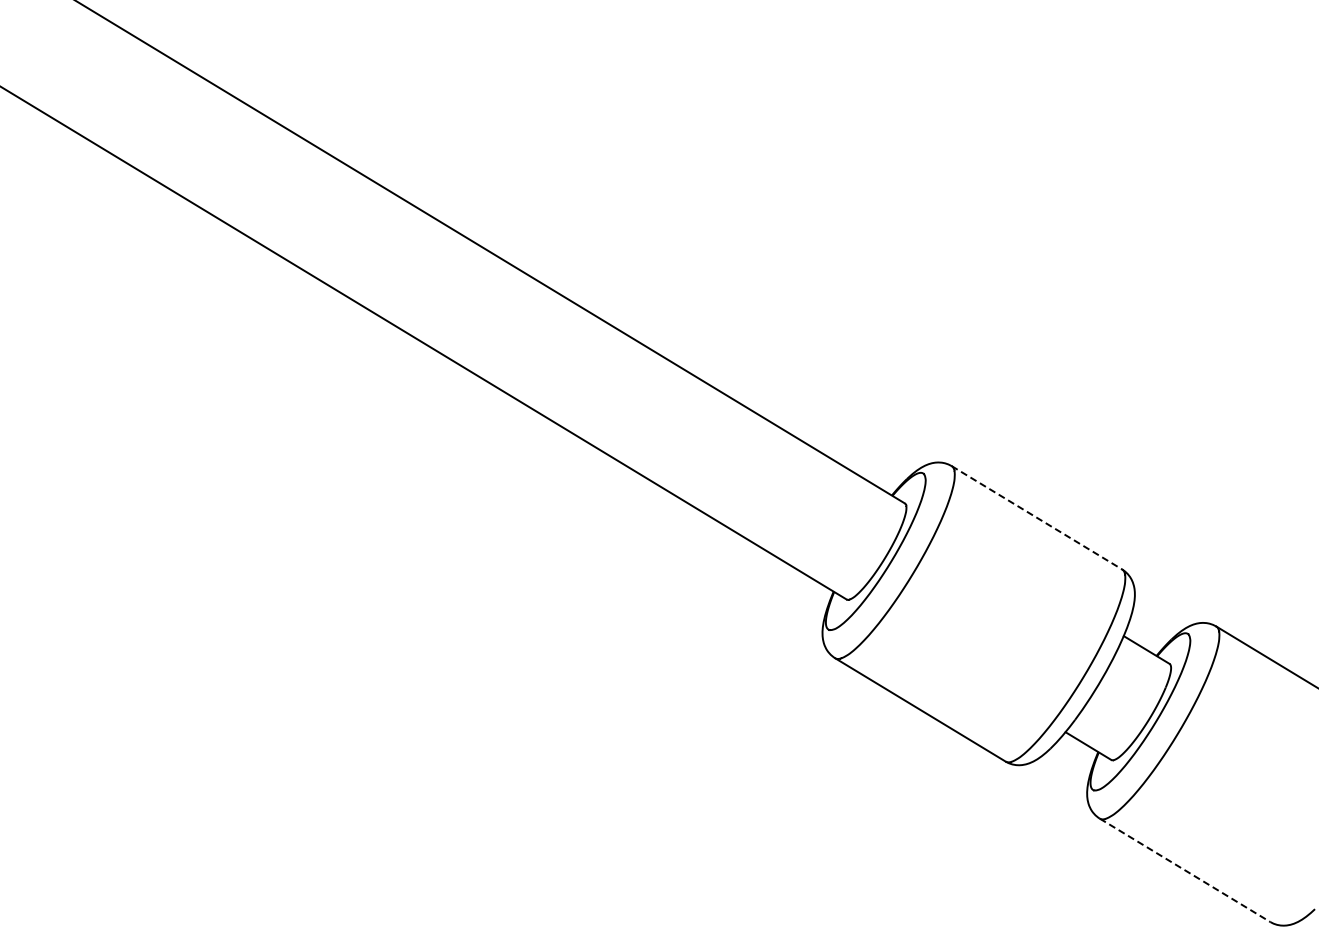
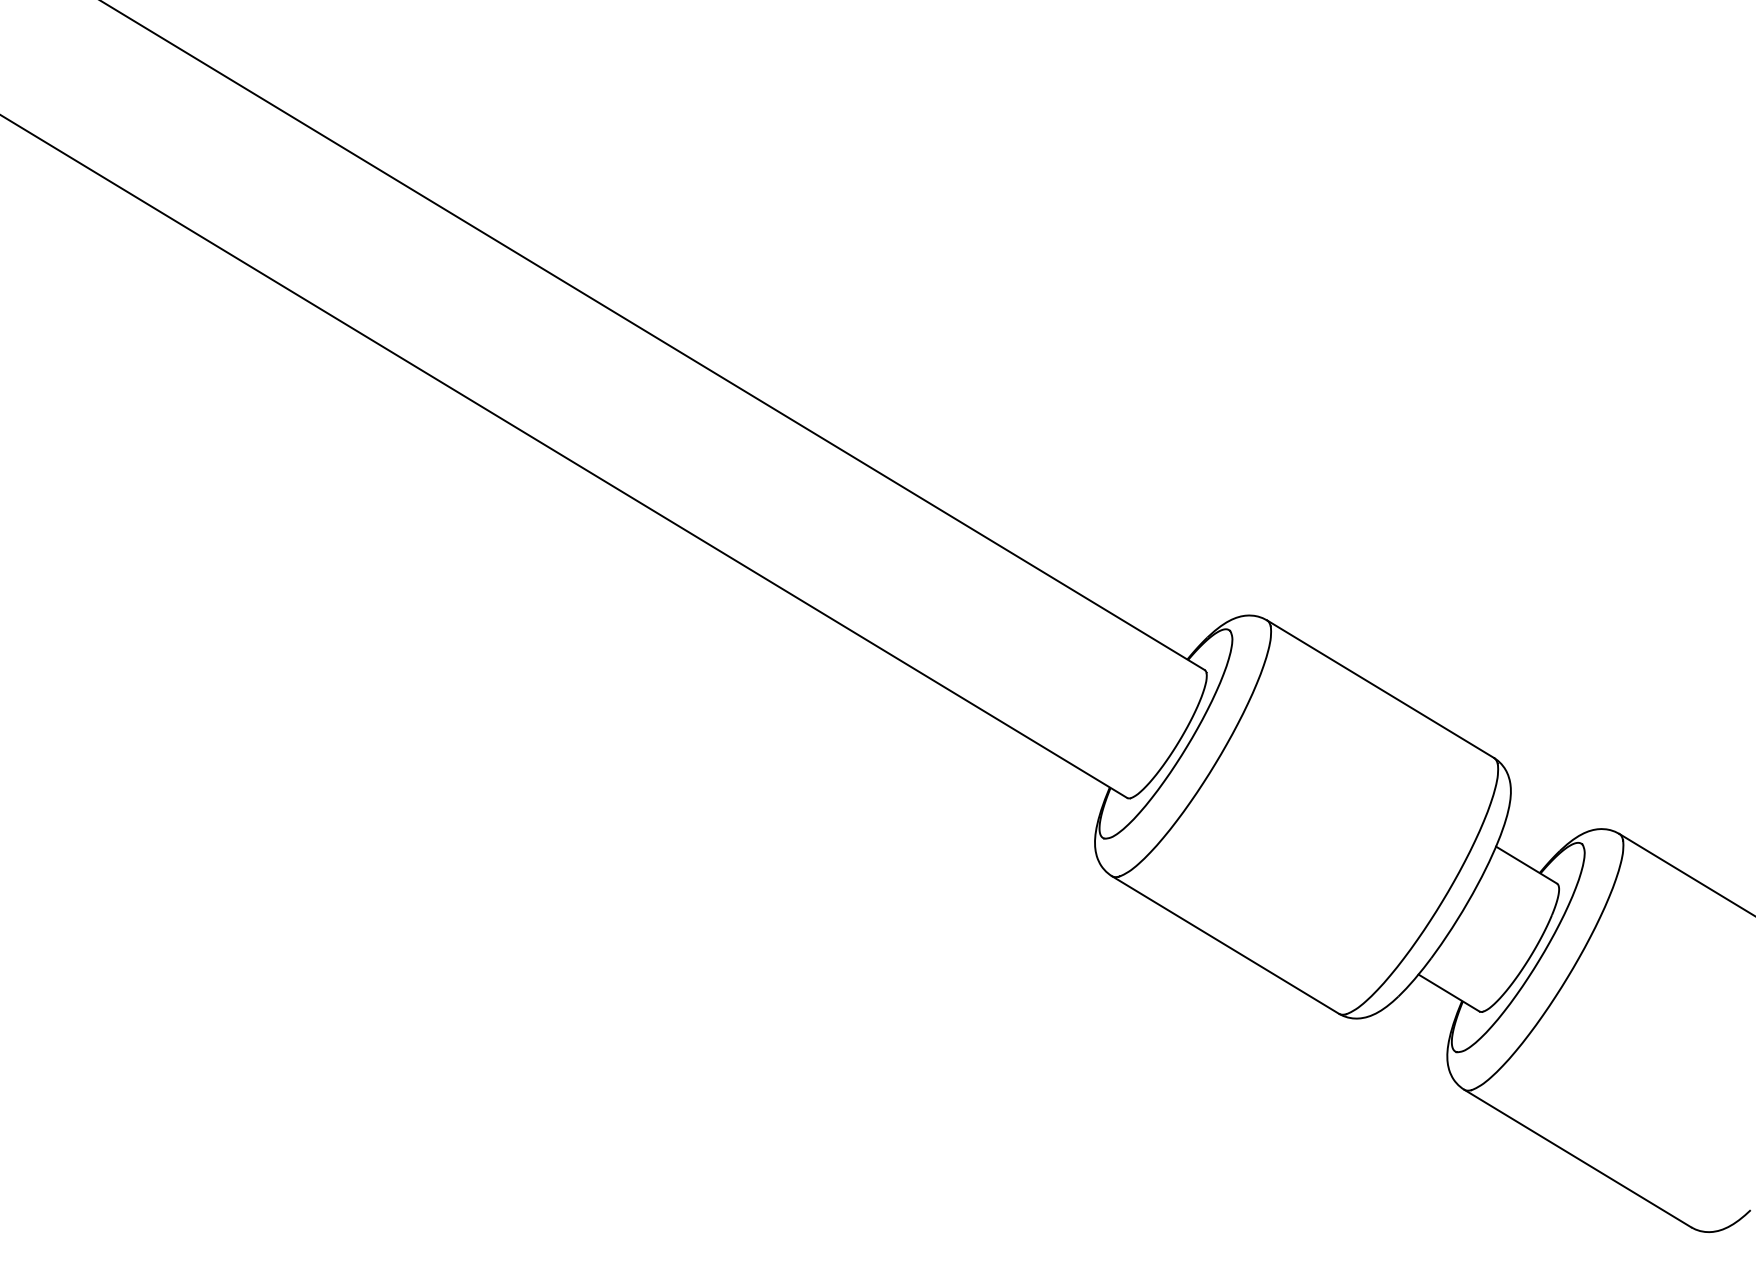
line: (1036, 517) -> (1379, 688), dashed -> solid
line: (1185, 870) -> (1578, 1158), dashed -> solid

